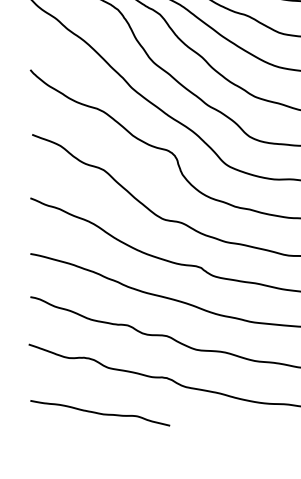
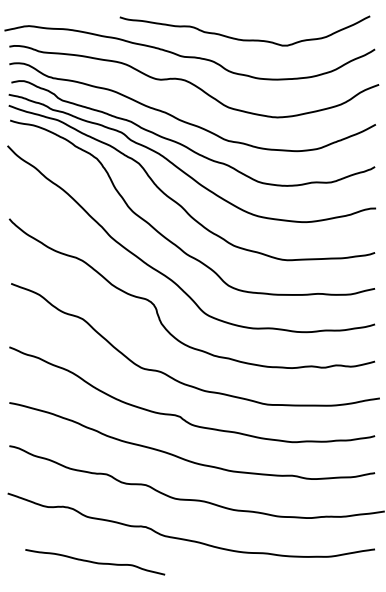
curve: (100, 413) -> (95, 562), moved

